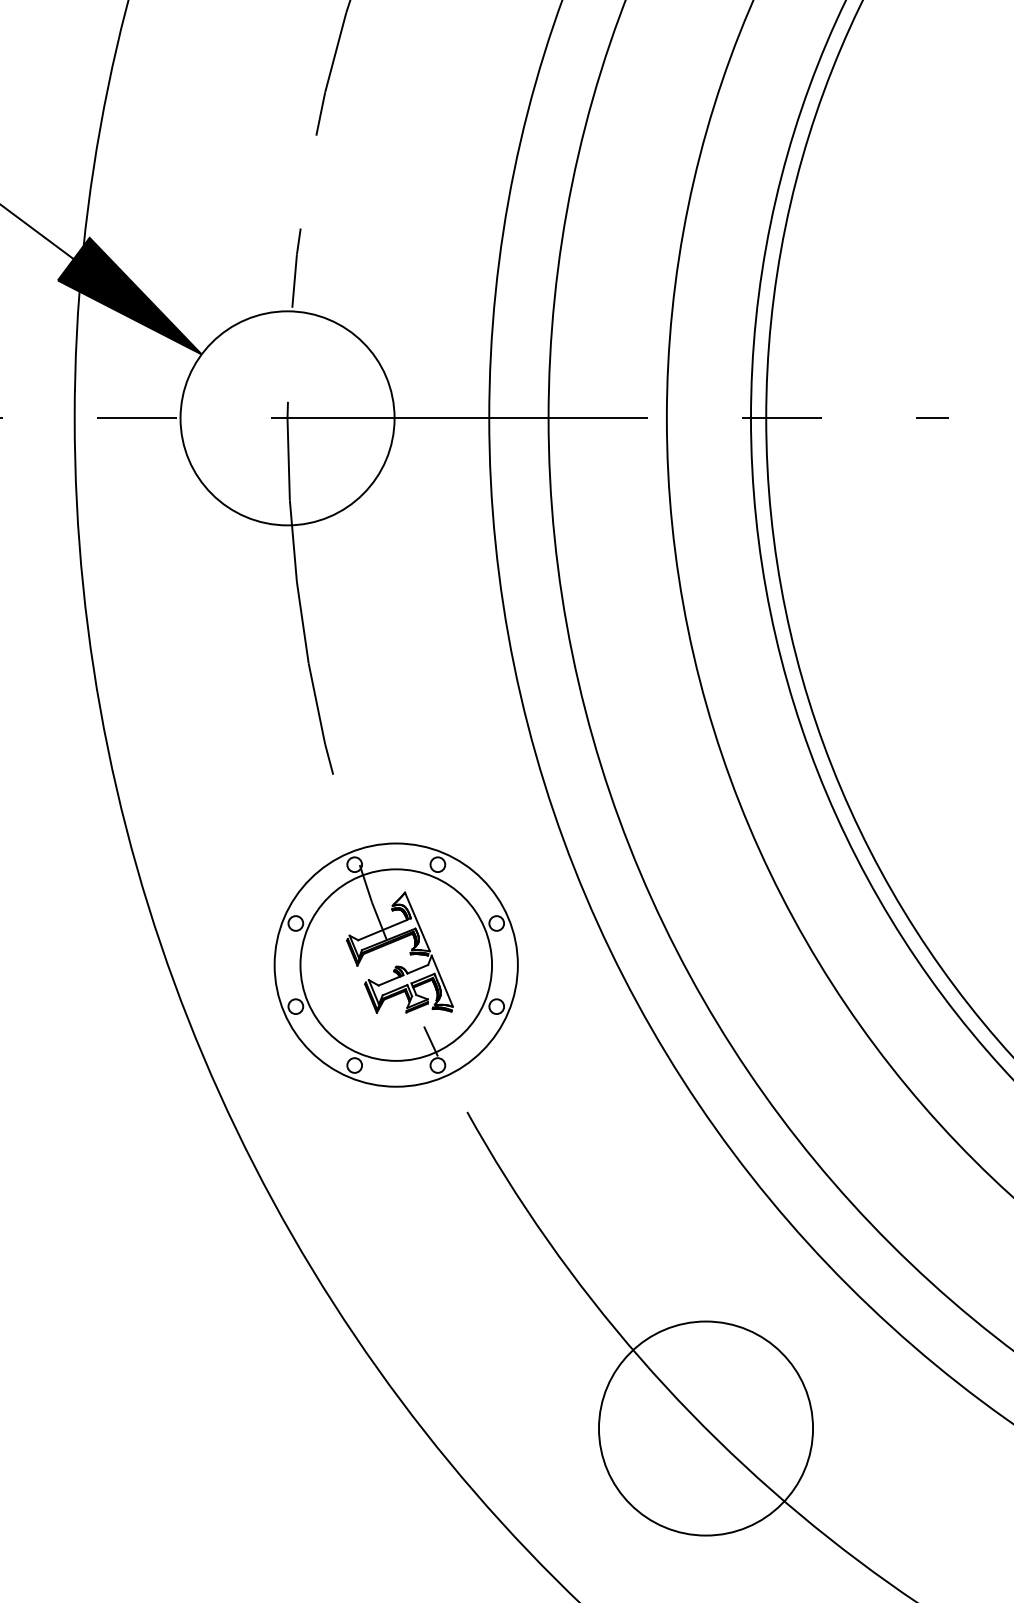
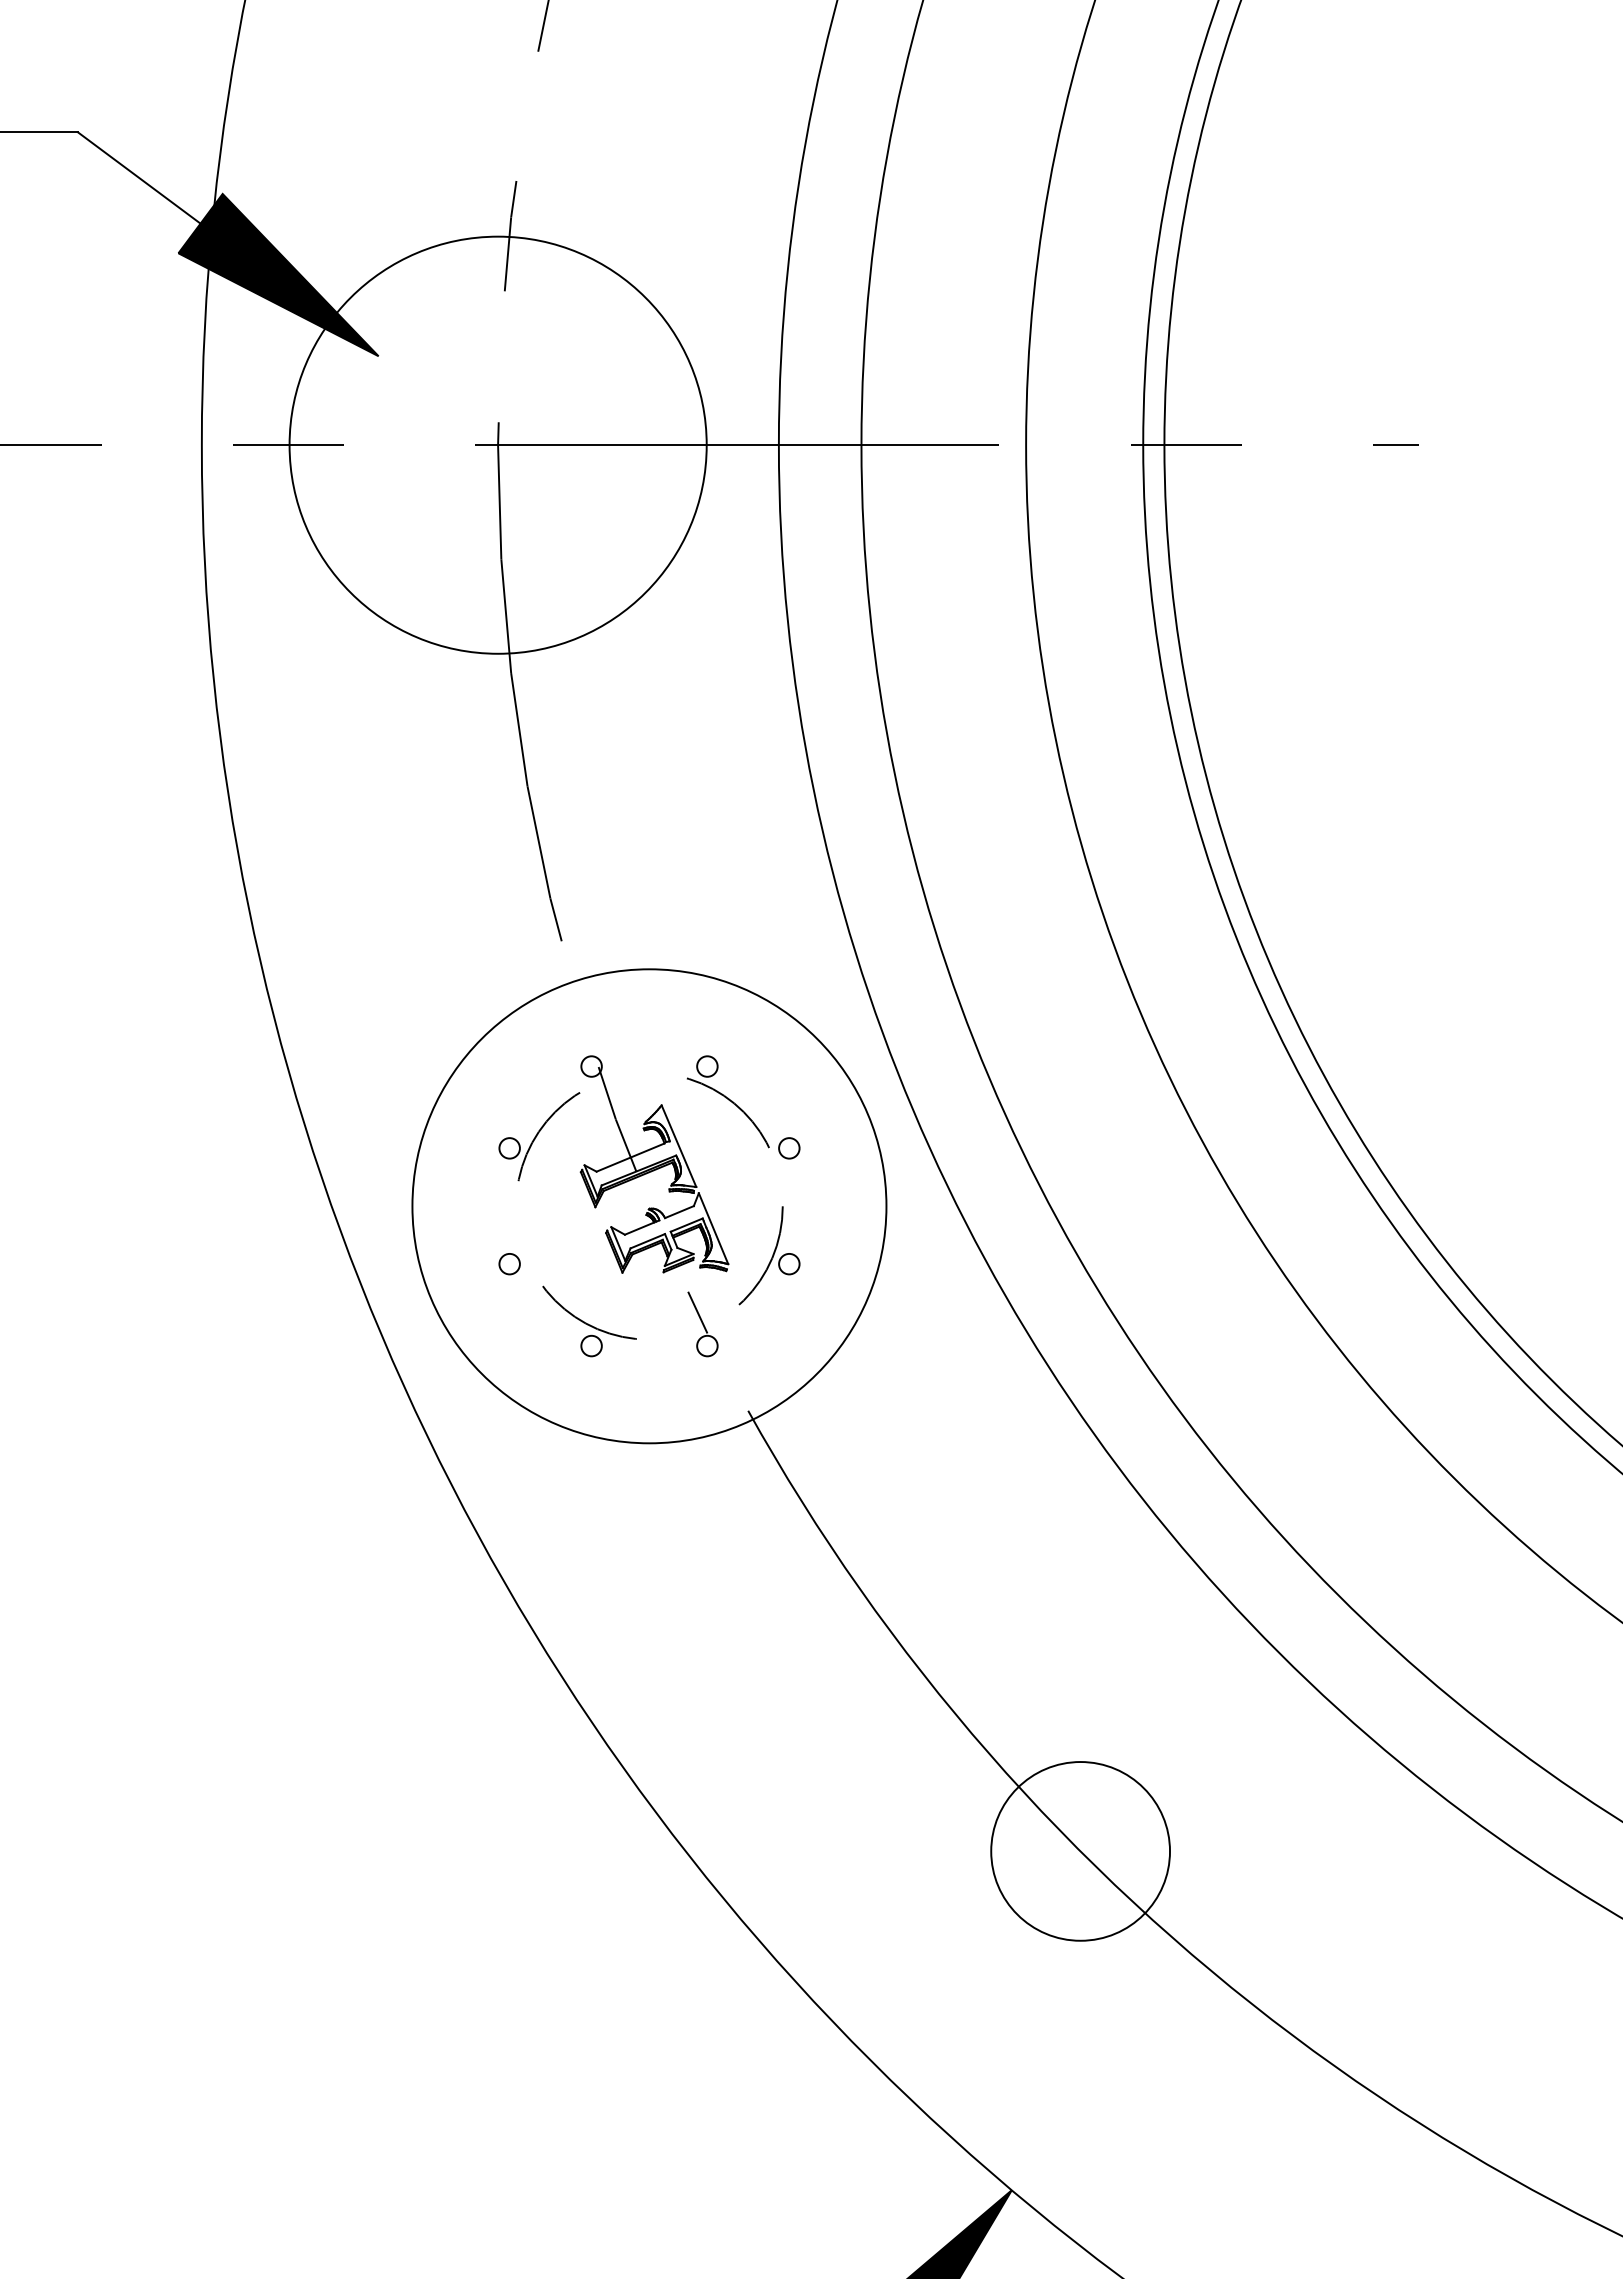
circle: (287, 418) -> (498, 445), size x1.4
circle: (396, 964) -> (649, 1205), solid -> dashed
circle: (396, 965) -> (649, 1206), size x1.4
circle: (705, 1428) -> (1080, 1851), size x0.6

